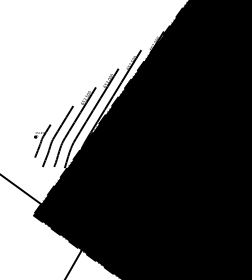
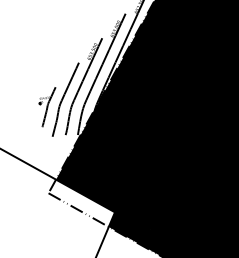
fill: (60, 227) -> (81, 203), removed

